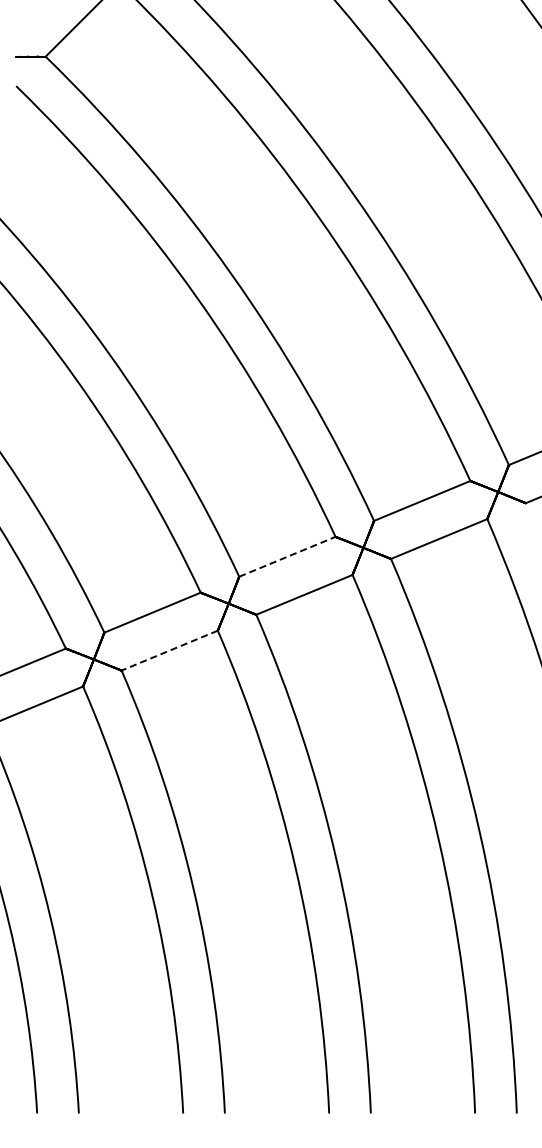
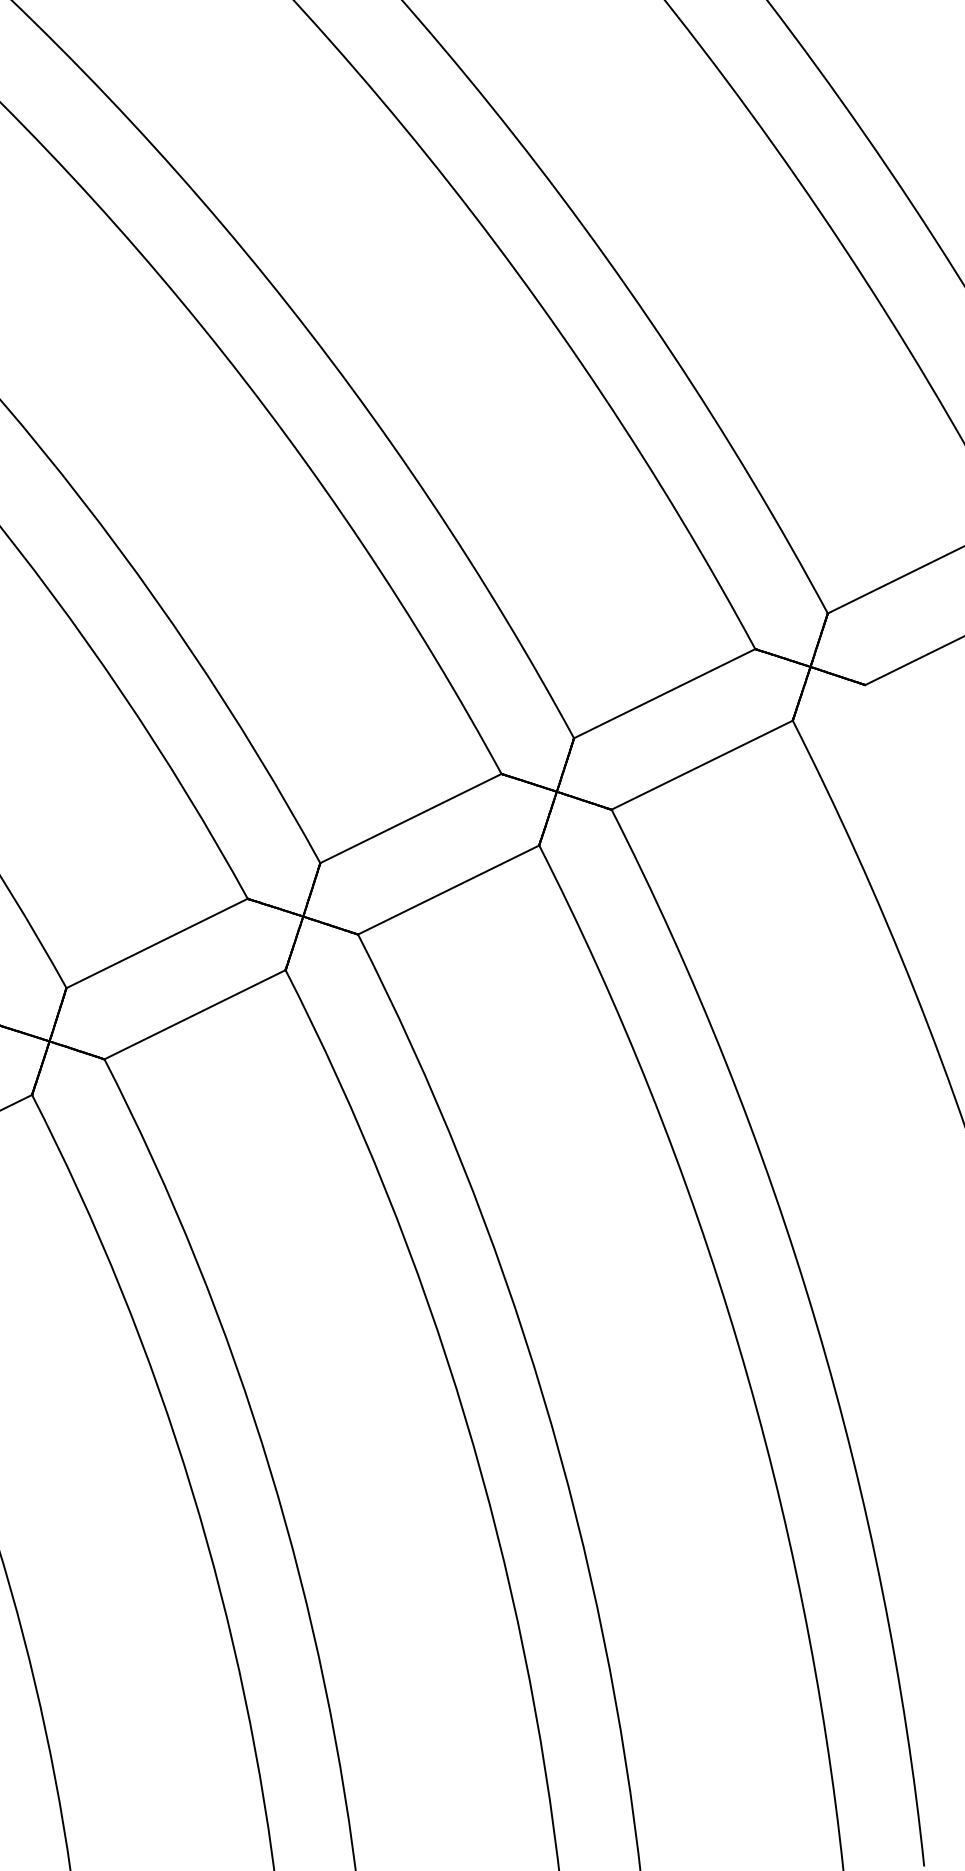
line: (287, 556) -> (411, 817), dashed -> solid
line: (169, 650) -> (194, 1014), dashed -> solid

